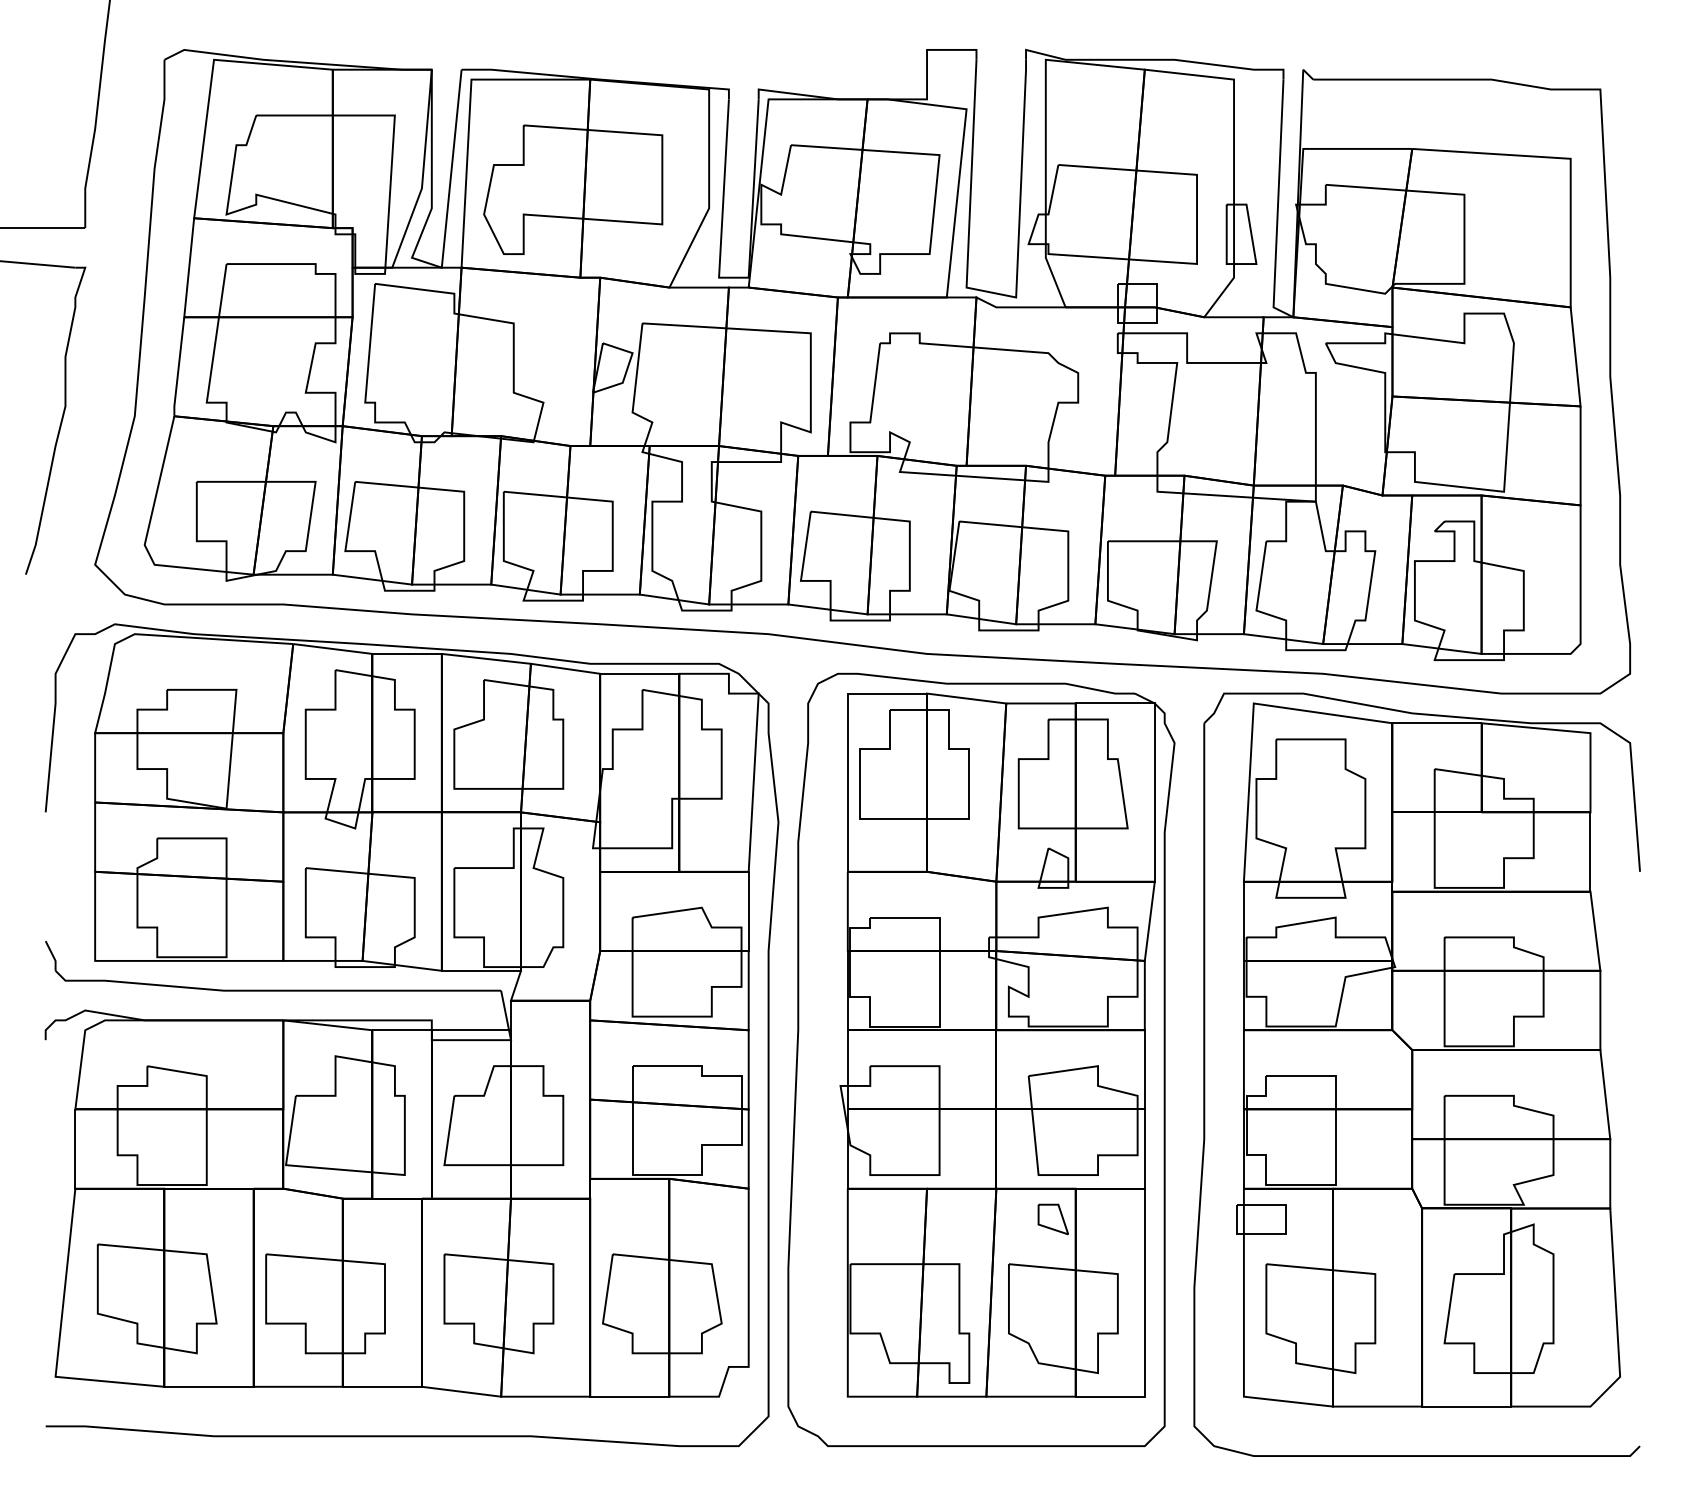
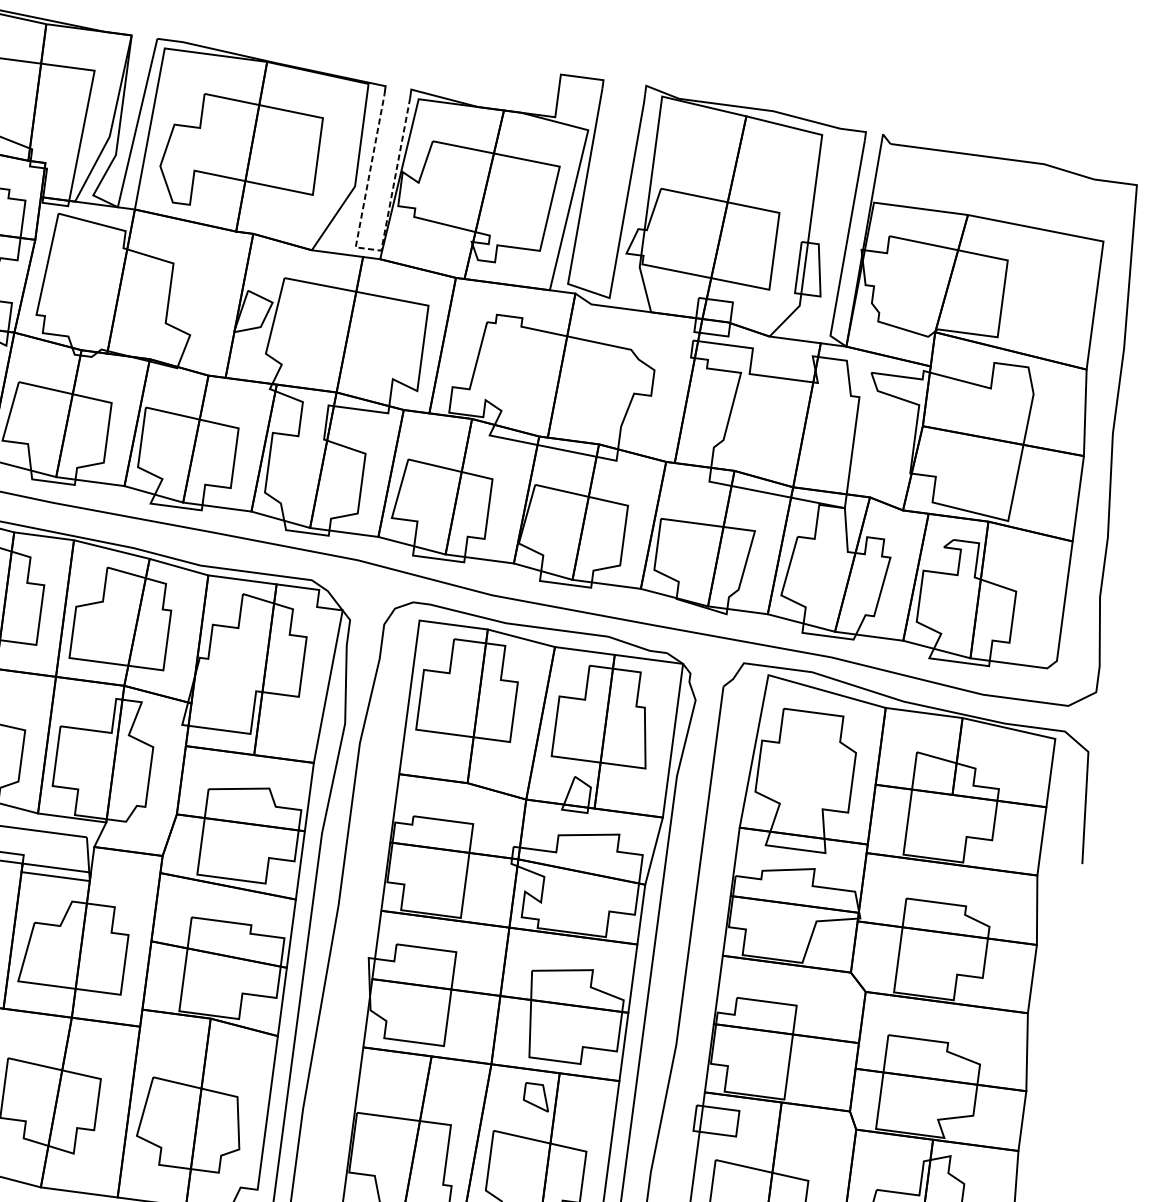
line: (733, 277) -> (368, 248), solid -> dashed

